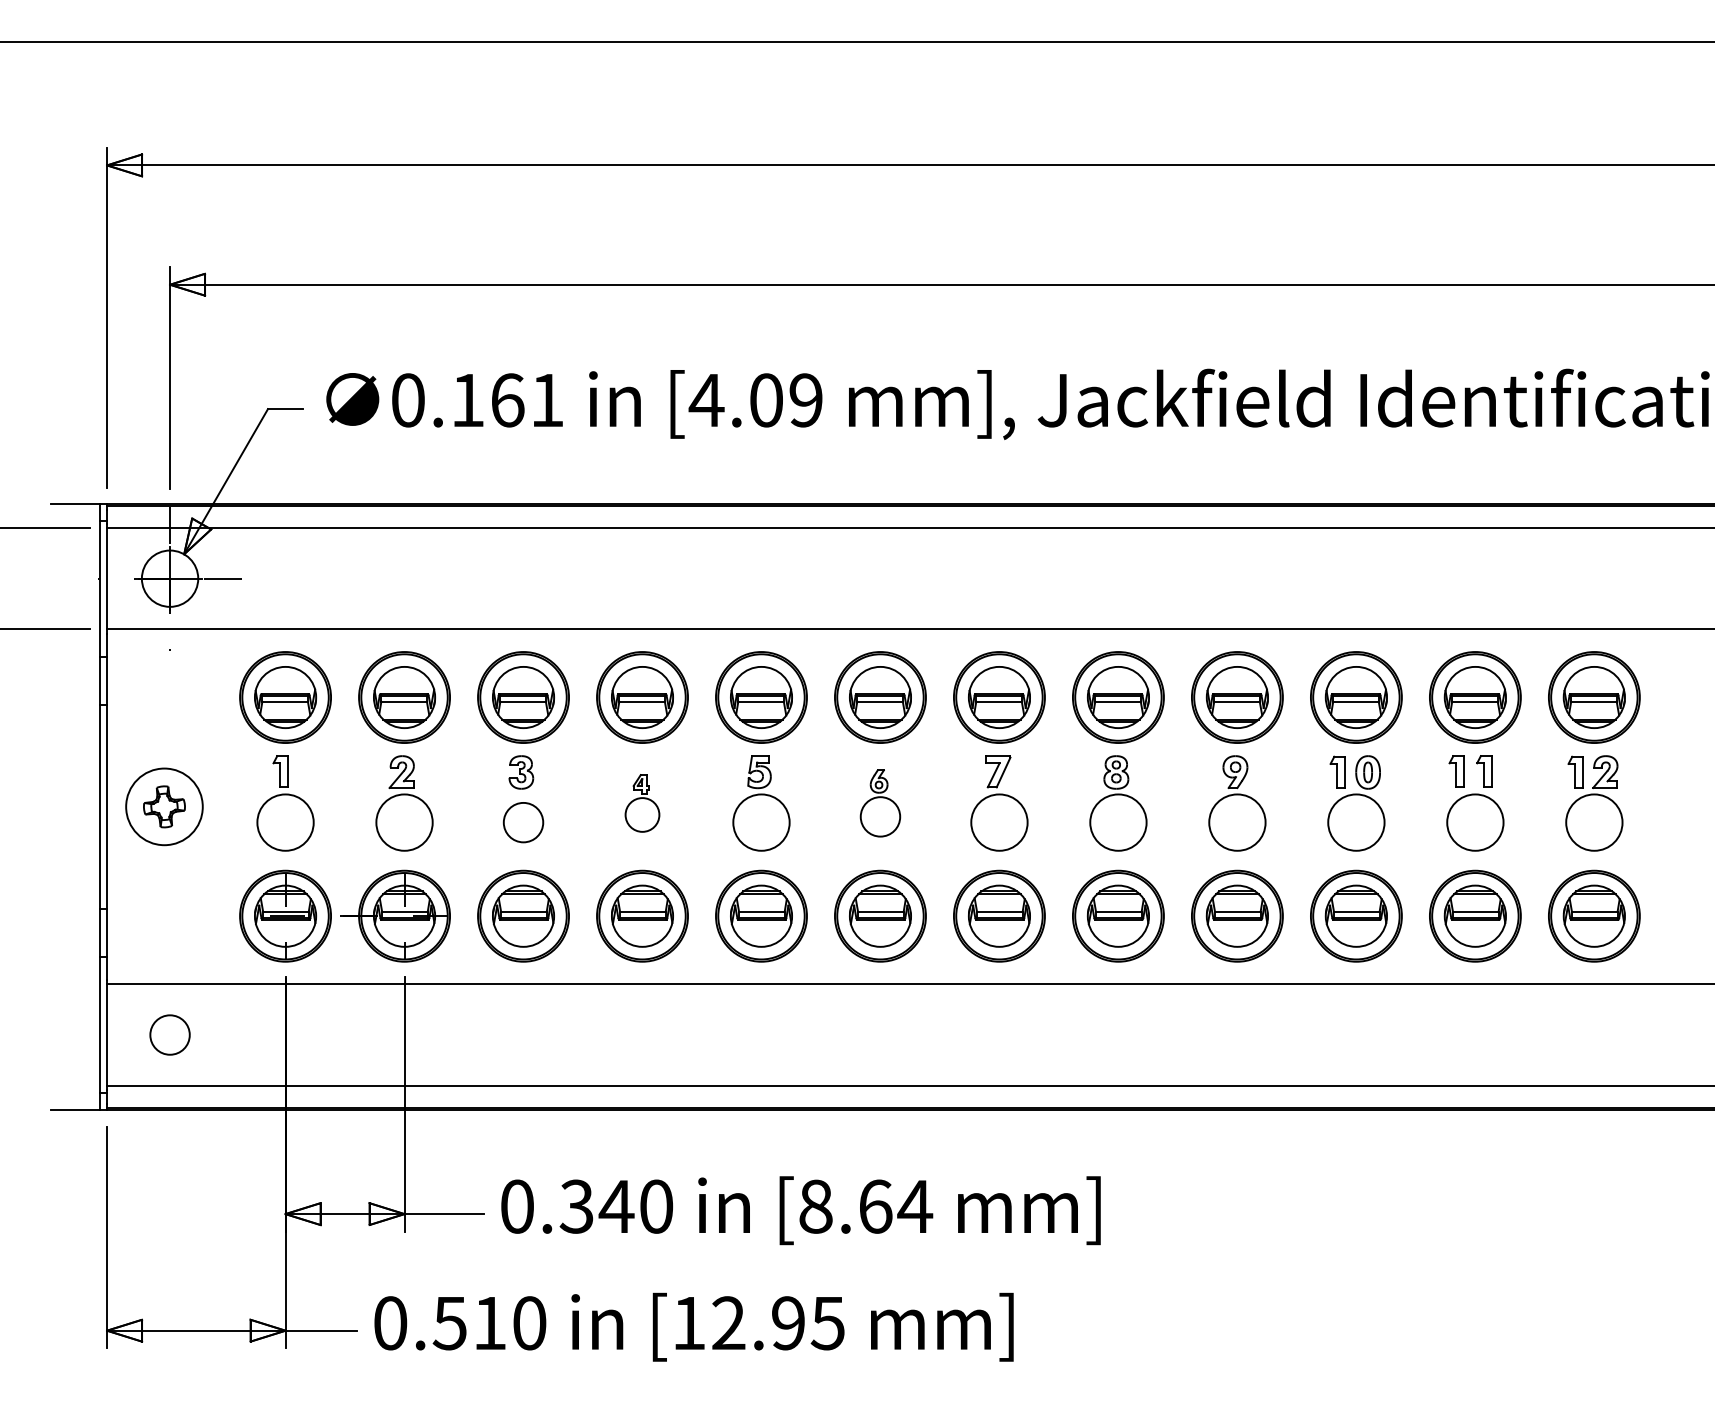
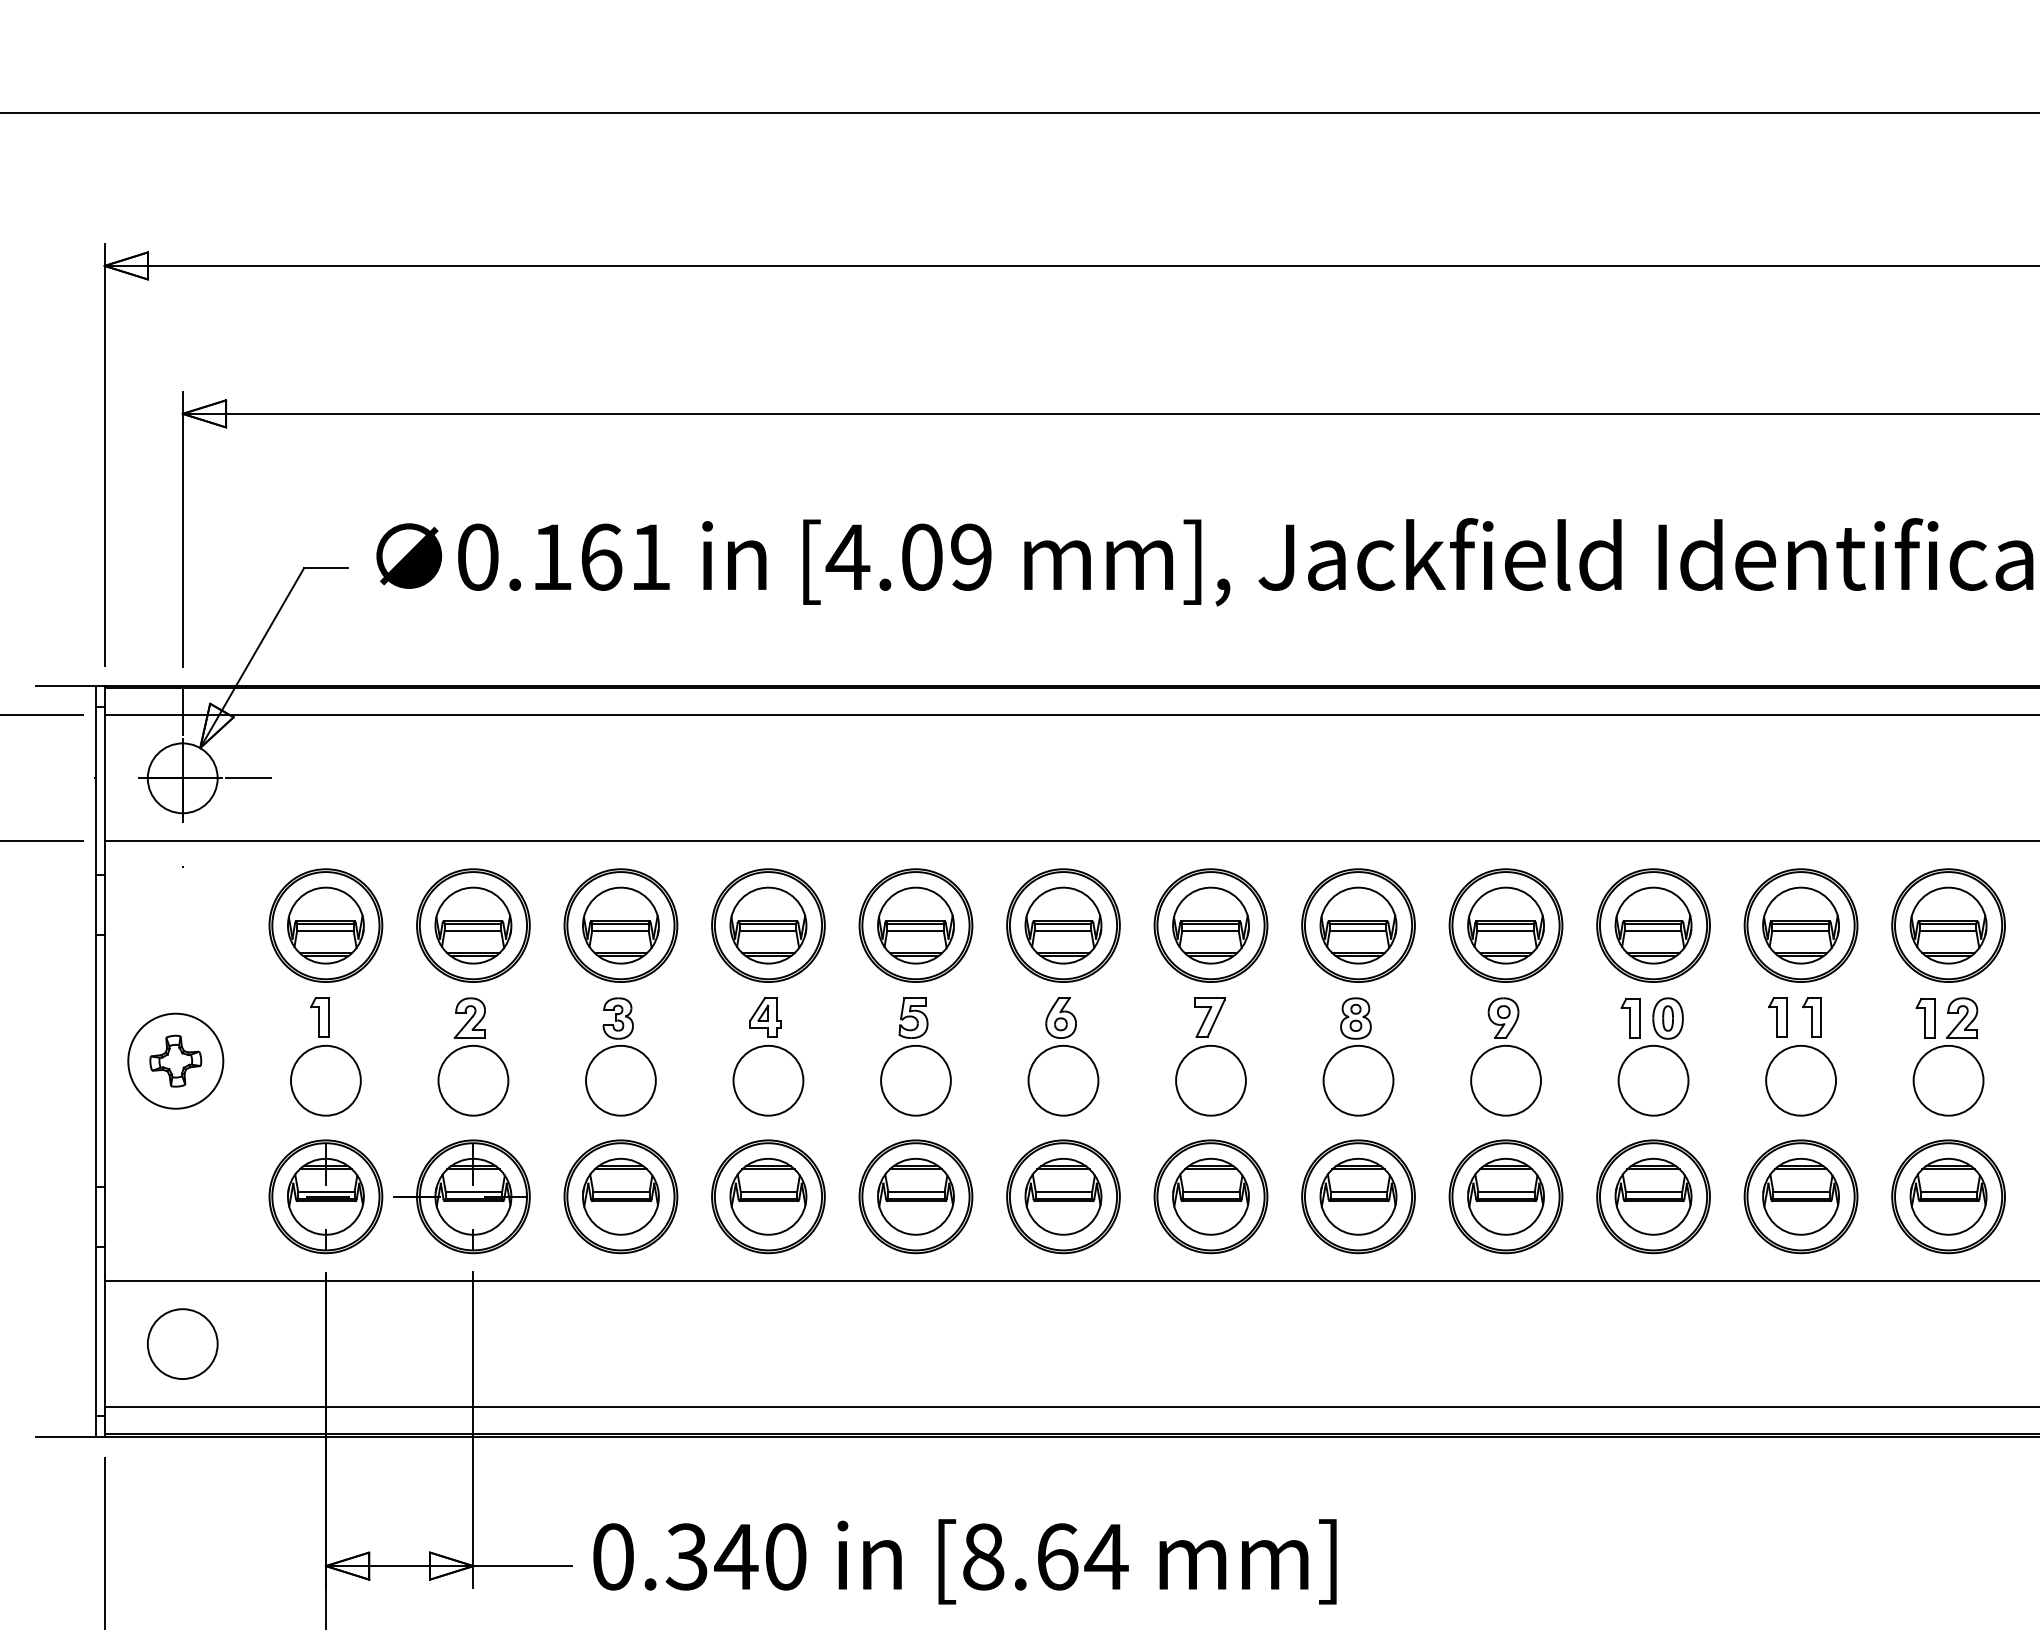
part: (642, 803) -> (768, 1057), size x1.67
part: (880, 803) -> (1063, 1057), size x1.43
circle: (523, 822) -> (620, 1080), size x1.43
circle: (169, 1034) -> (182, 1343), size x1.43

